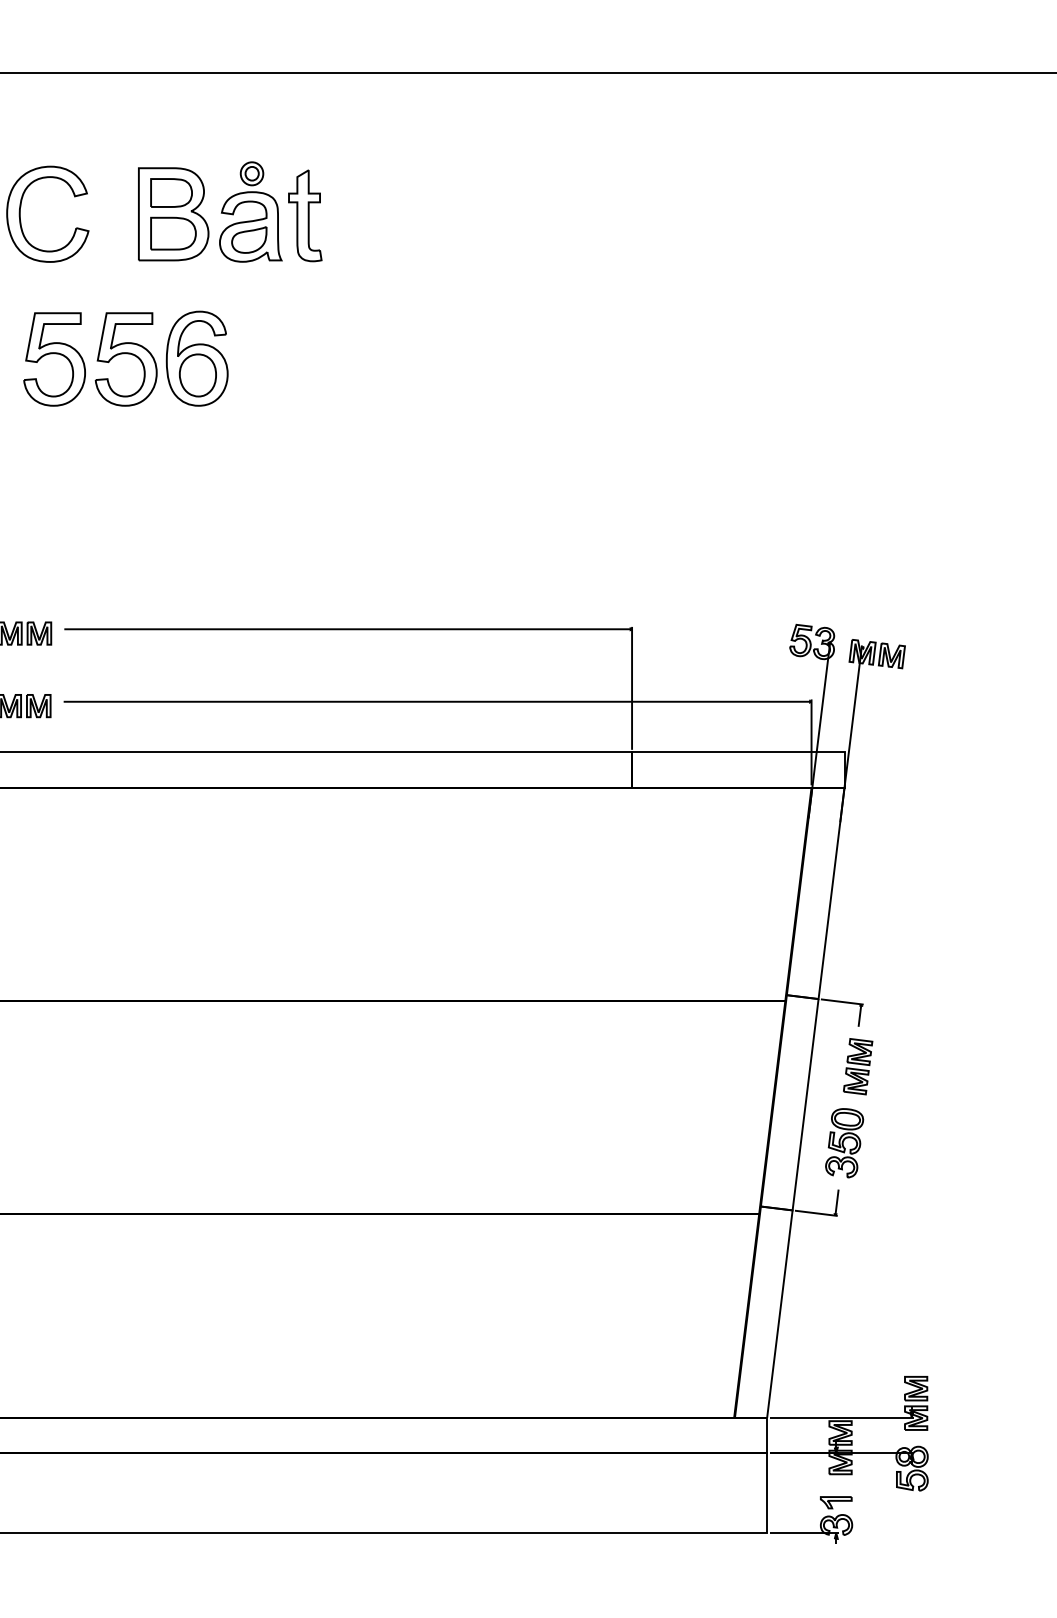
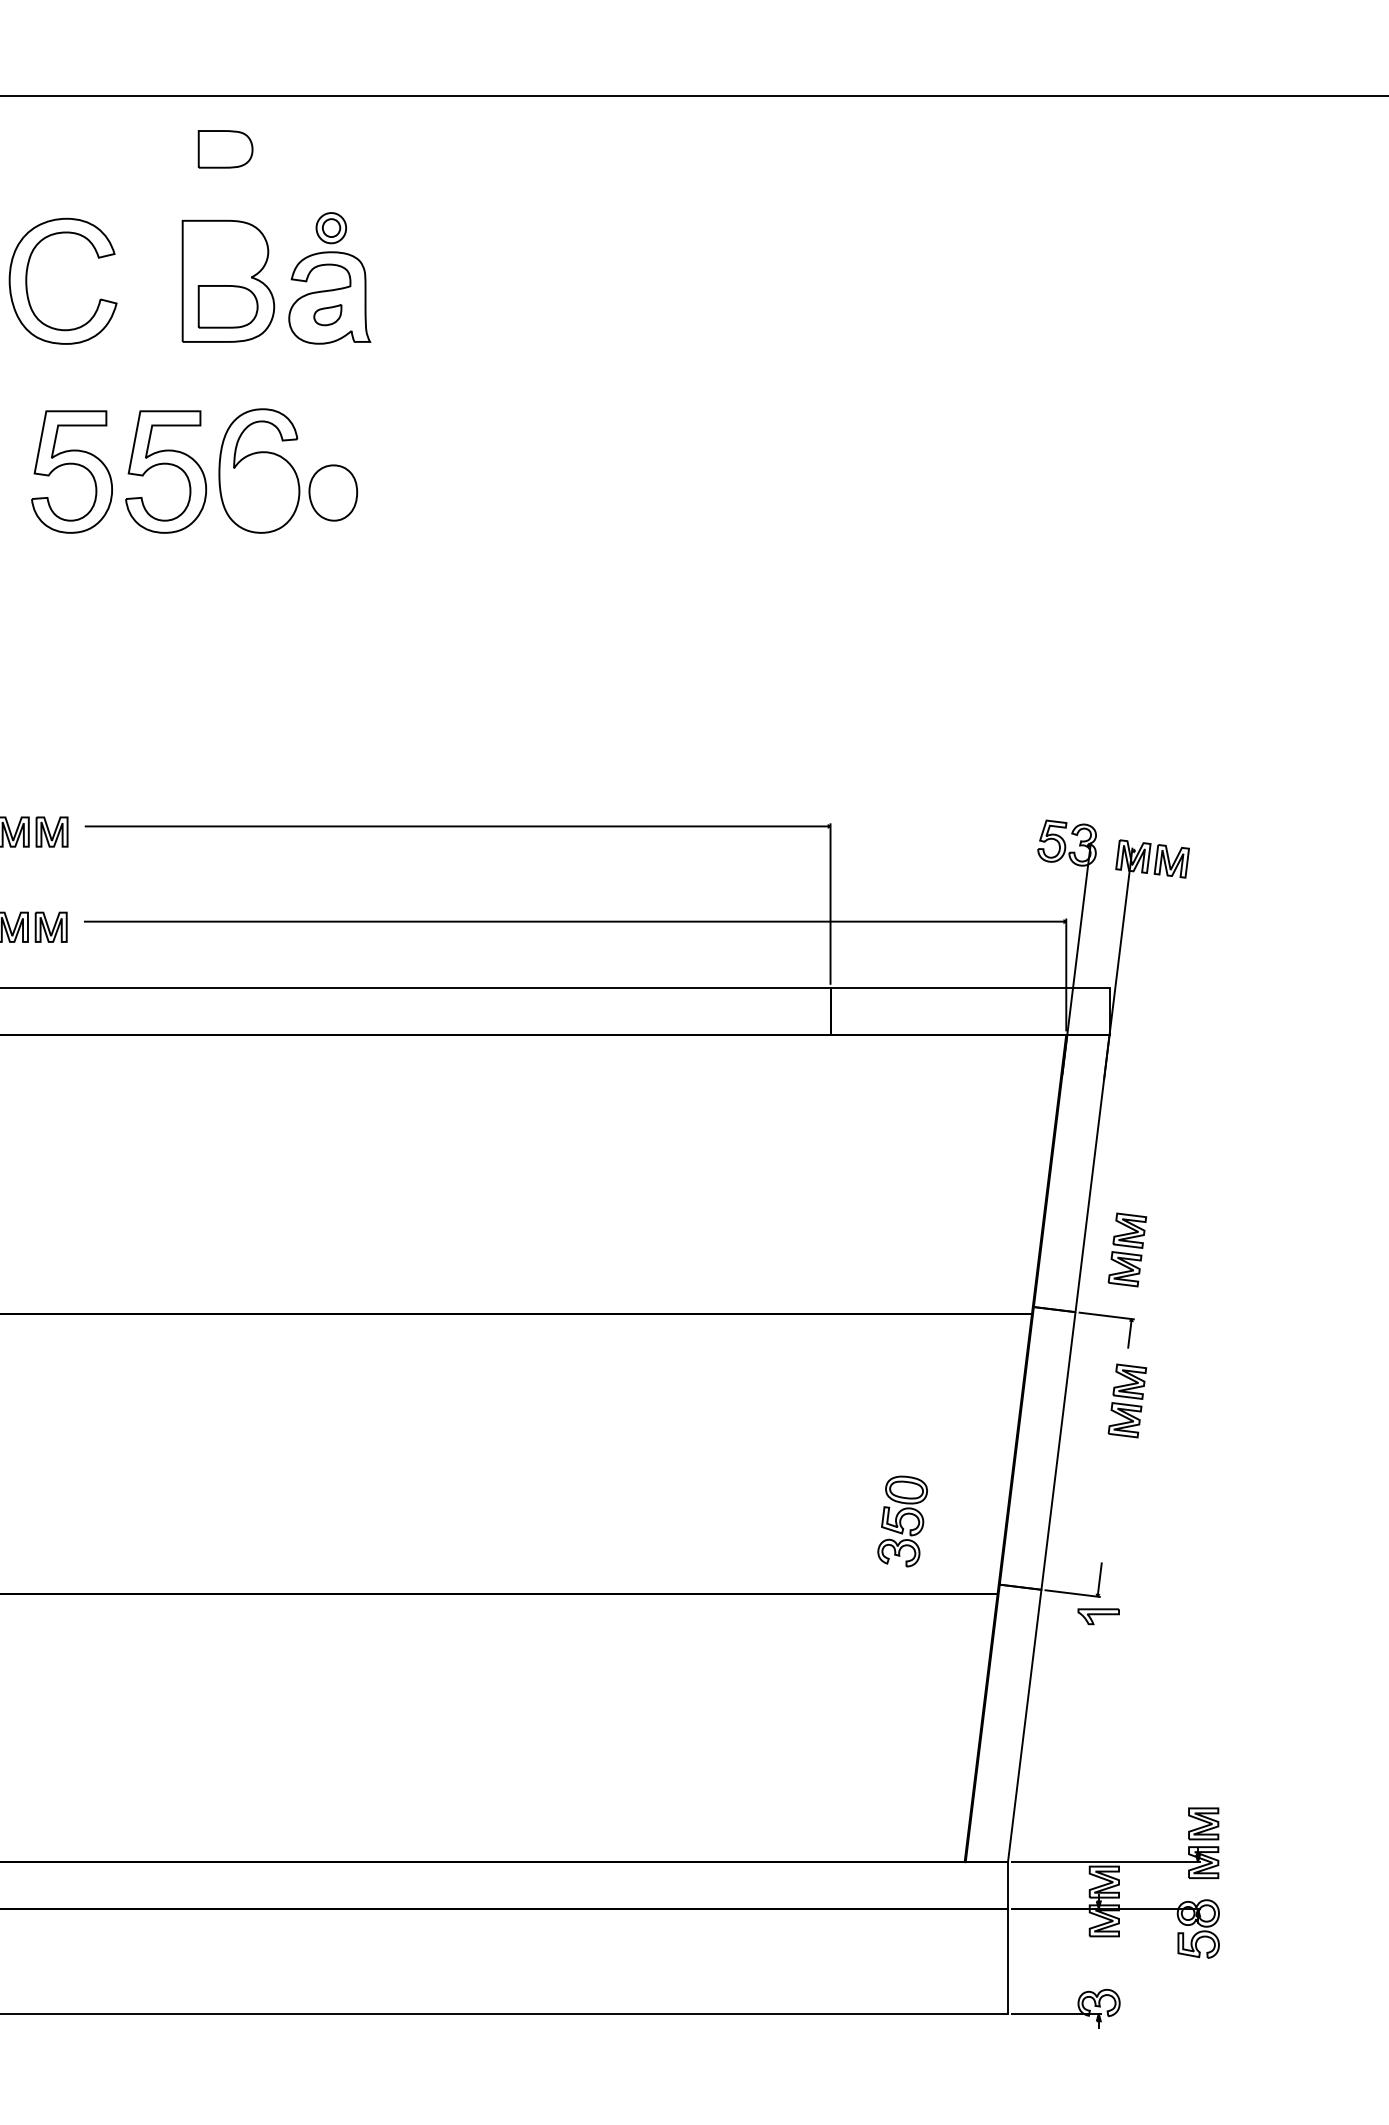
part: (171, 193) -> (225, 149), moved
part: (305, 215) -> (401, 282), removed
part: (249, 239) -> (327, 314), size x0.6
part: (198, 375) -> (333, 492), moved
part: (858, 951) -> (1127, 1249), added
part: (844, 1143) -> (902, 1521), moved
part: (836, 1502) -> (1098, 1616), moved

